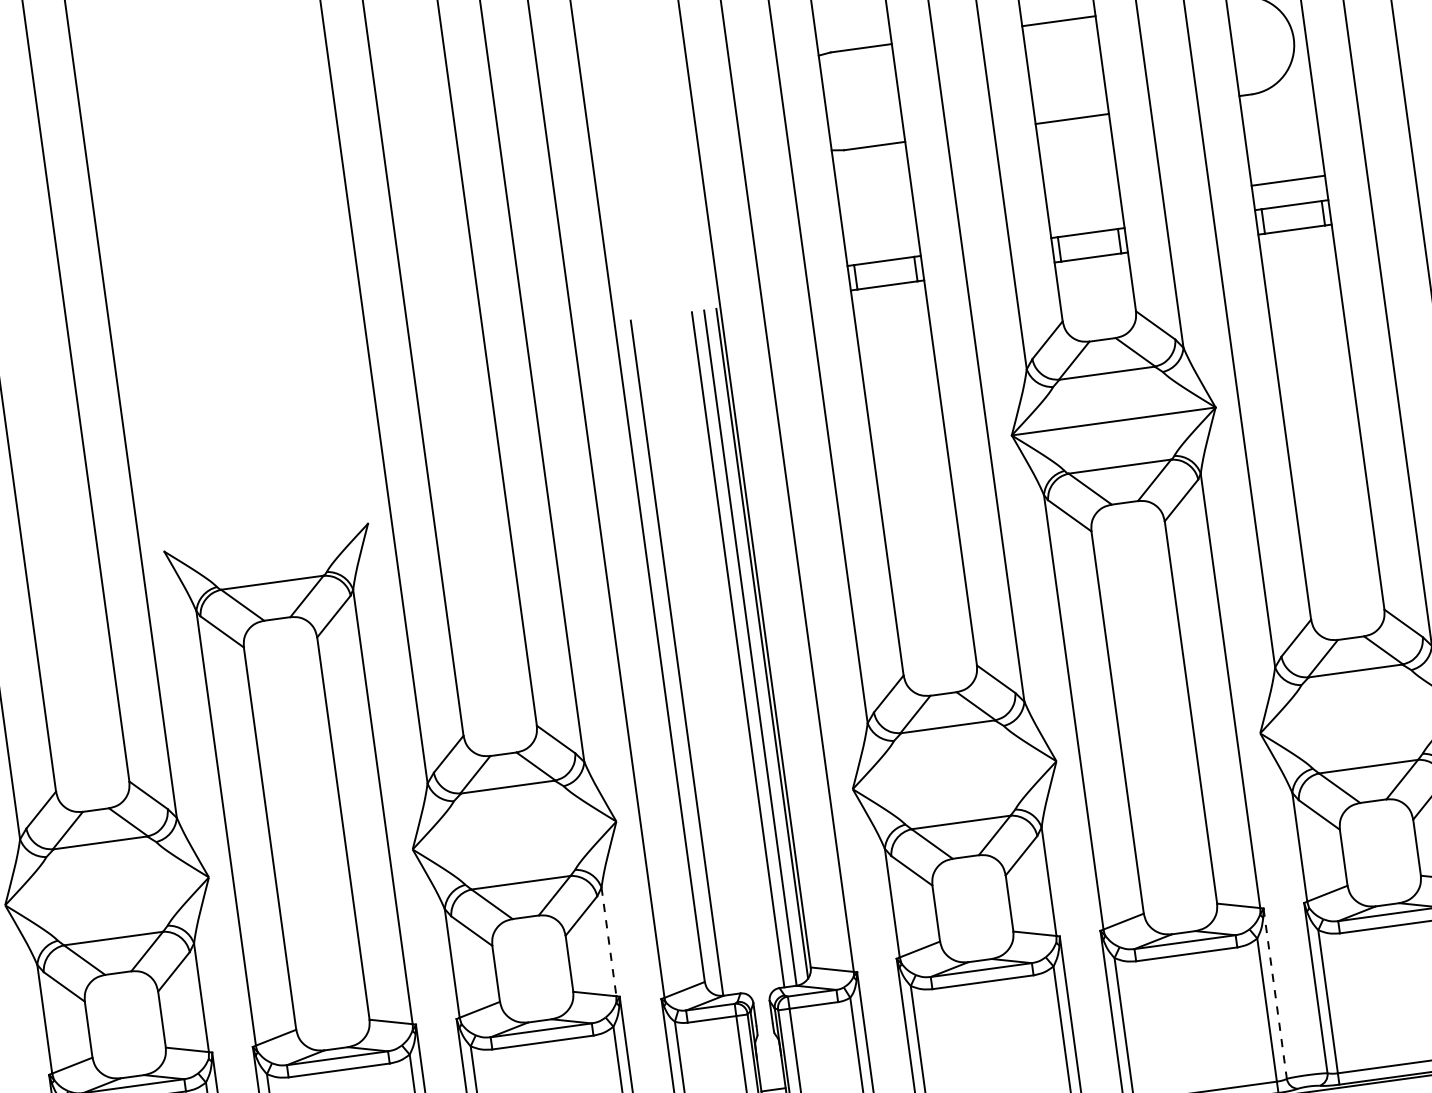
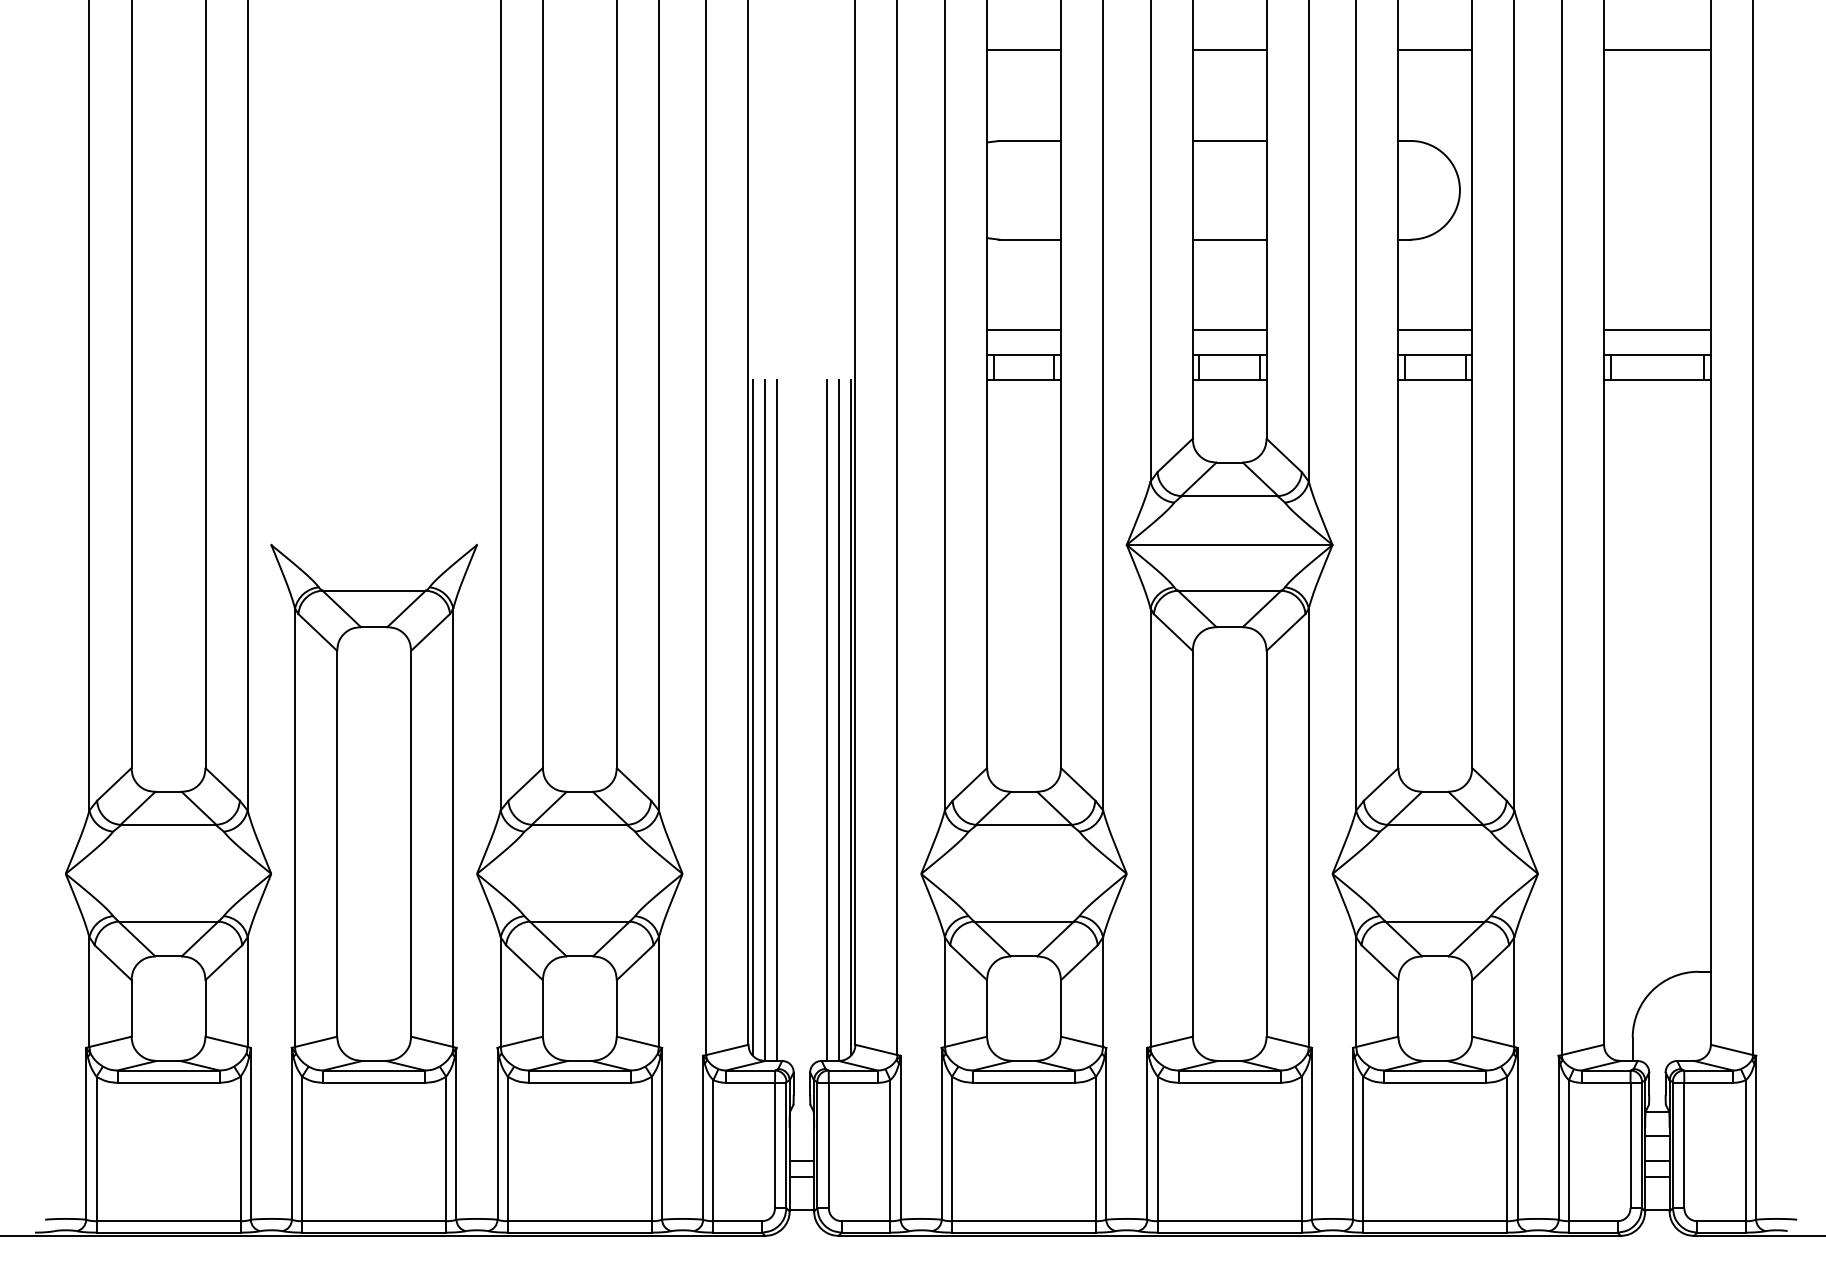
line: (1084, 208) -> (1229, 330), added
line: (881, 236) -> (1024, 330), added
line: (689, 655) -> (777, 719), added
line: (664, 657) -> (752, 717), added
line: (608, 942) -> (658, 992), dashed -> solid
line: (1274, 993) -> (1311, 1133), dashed -> solid

